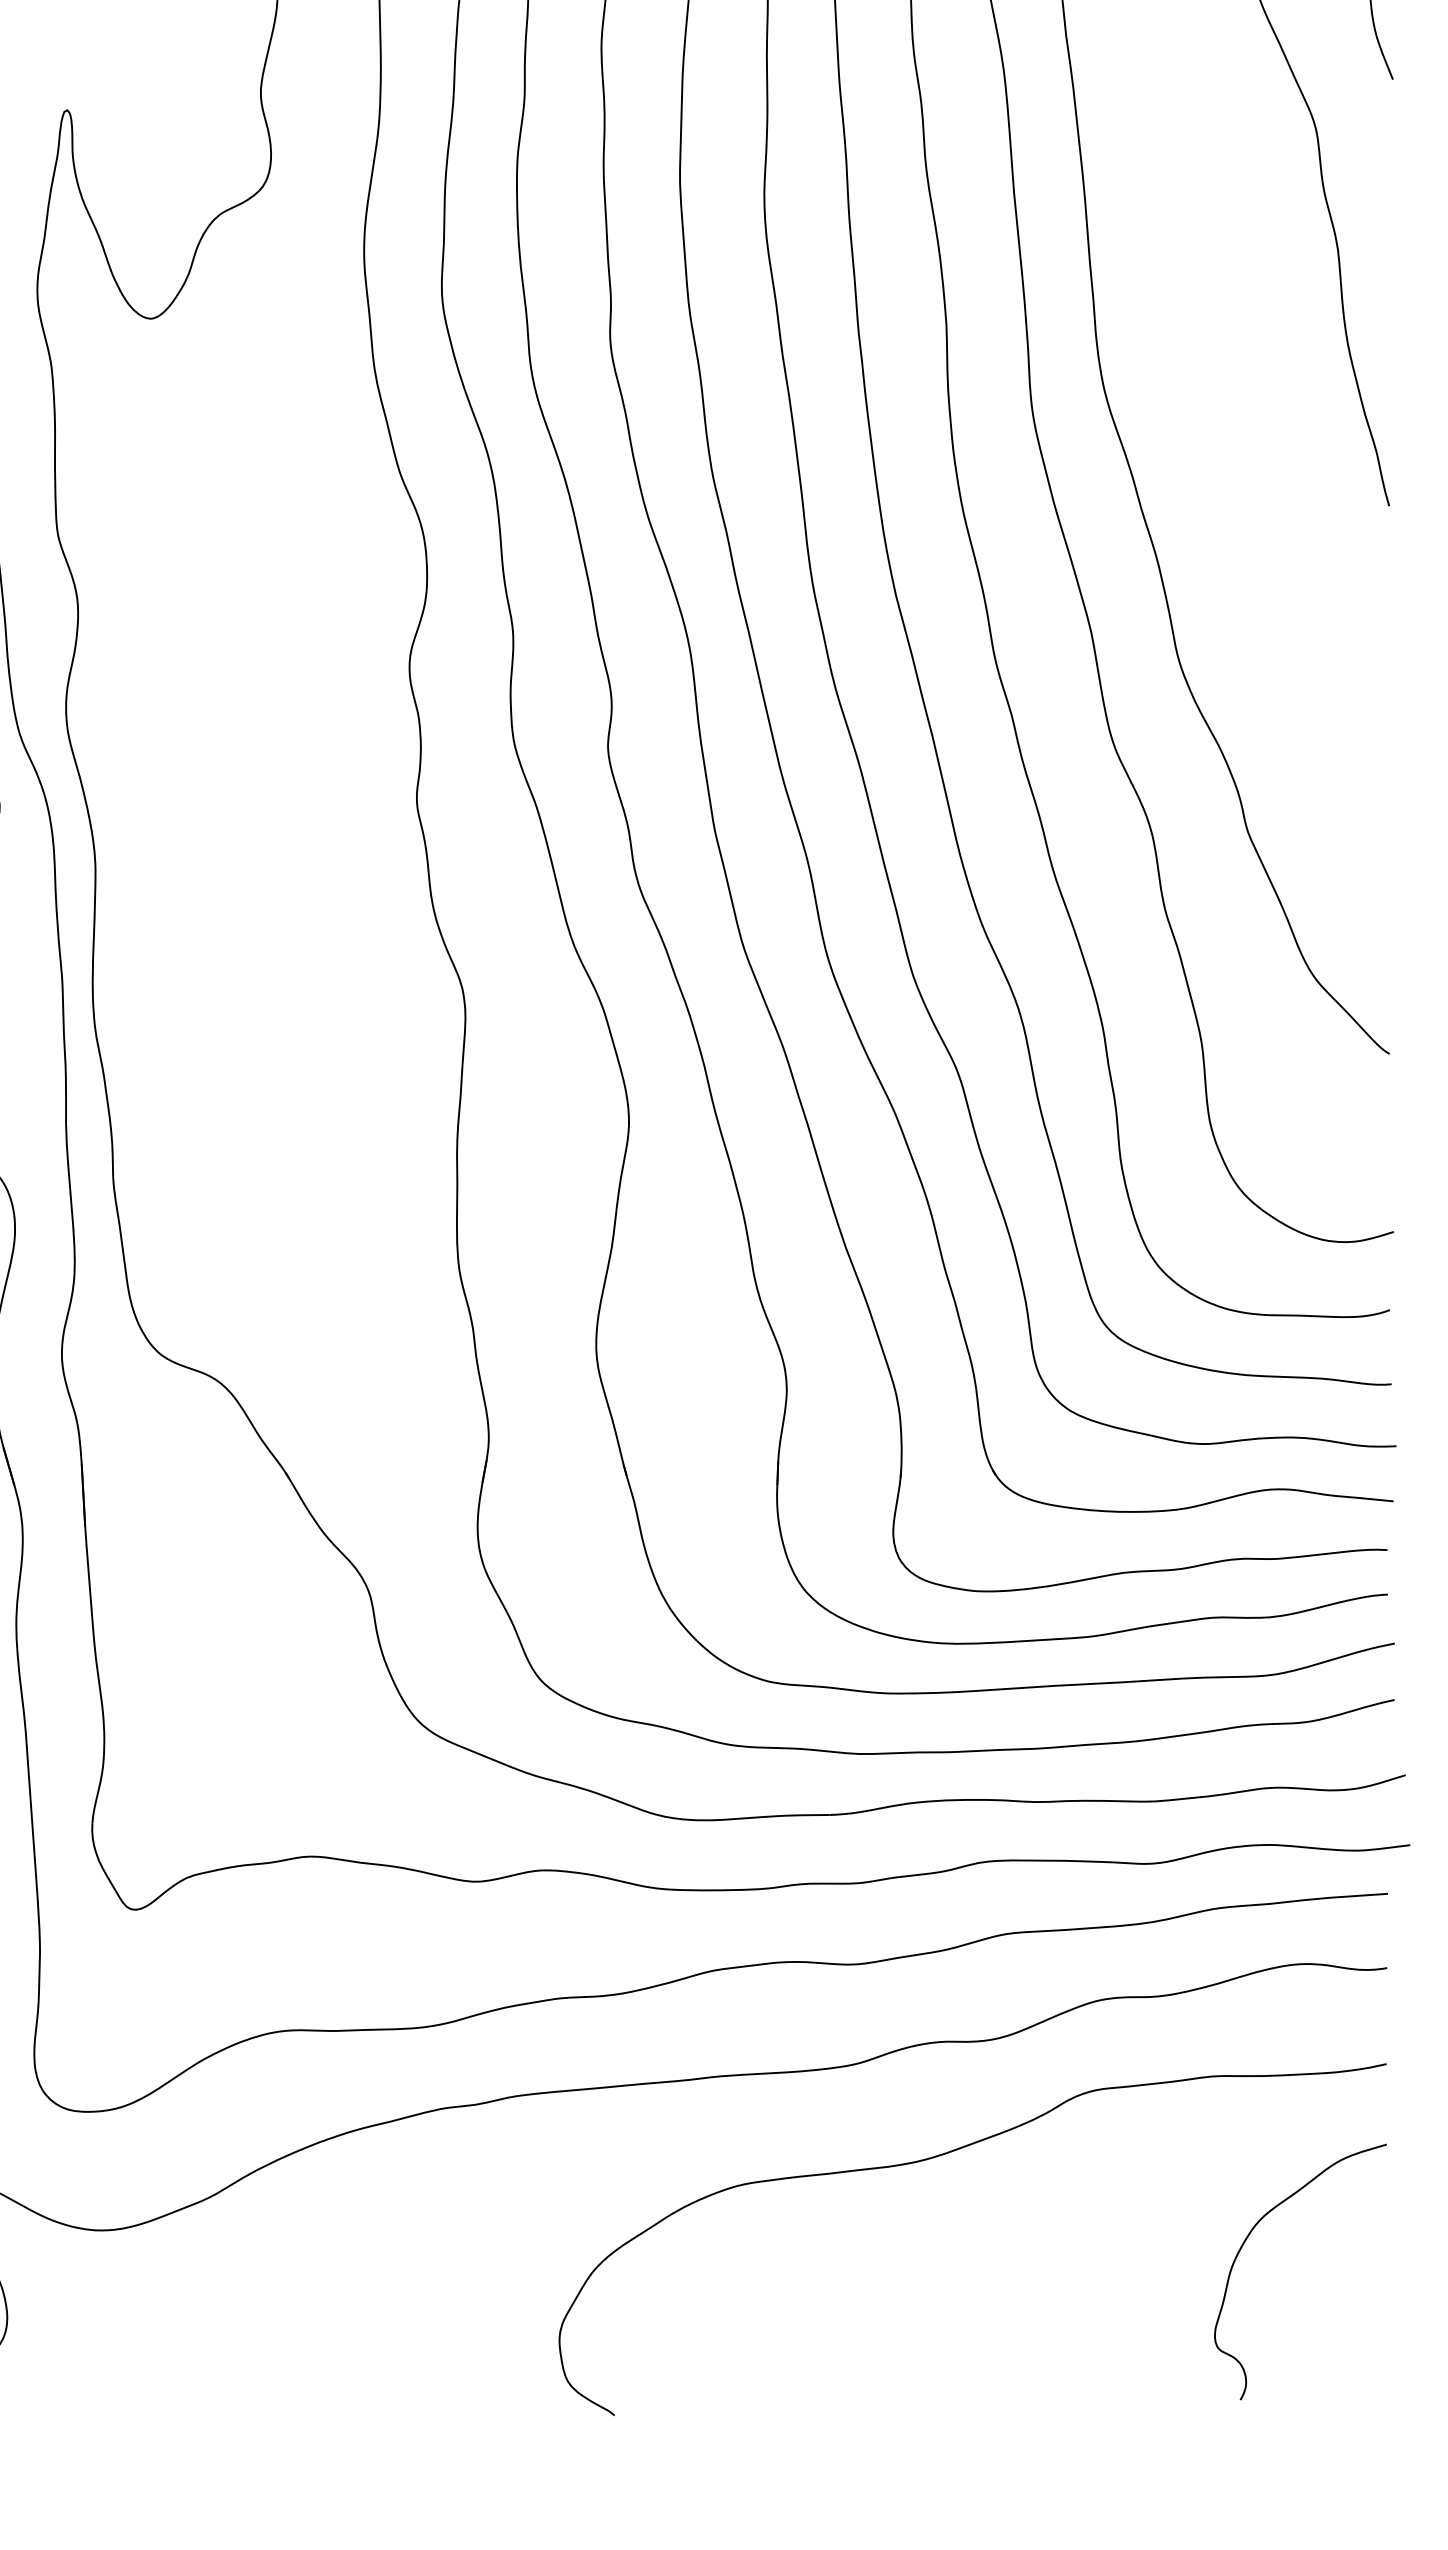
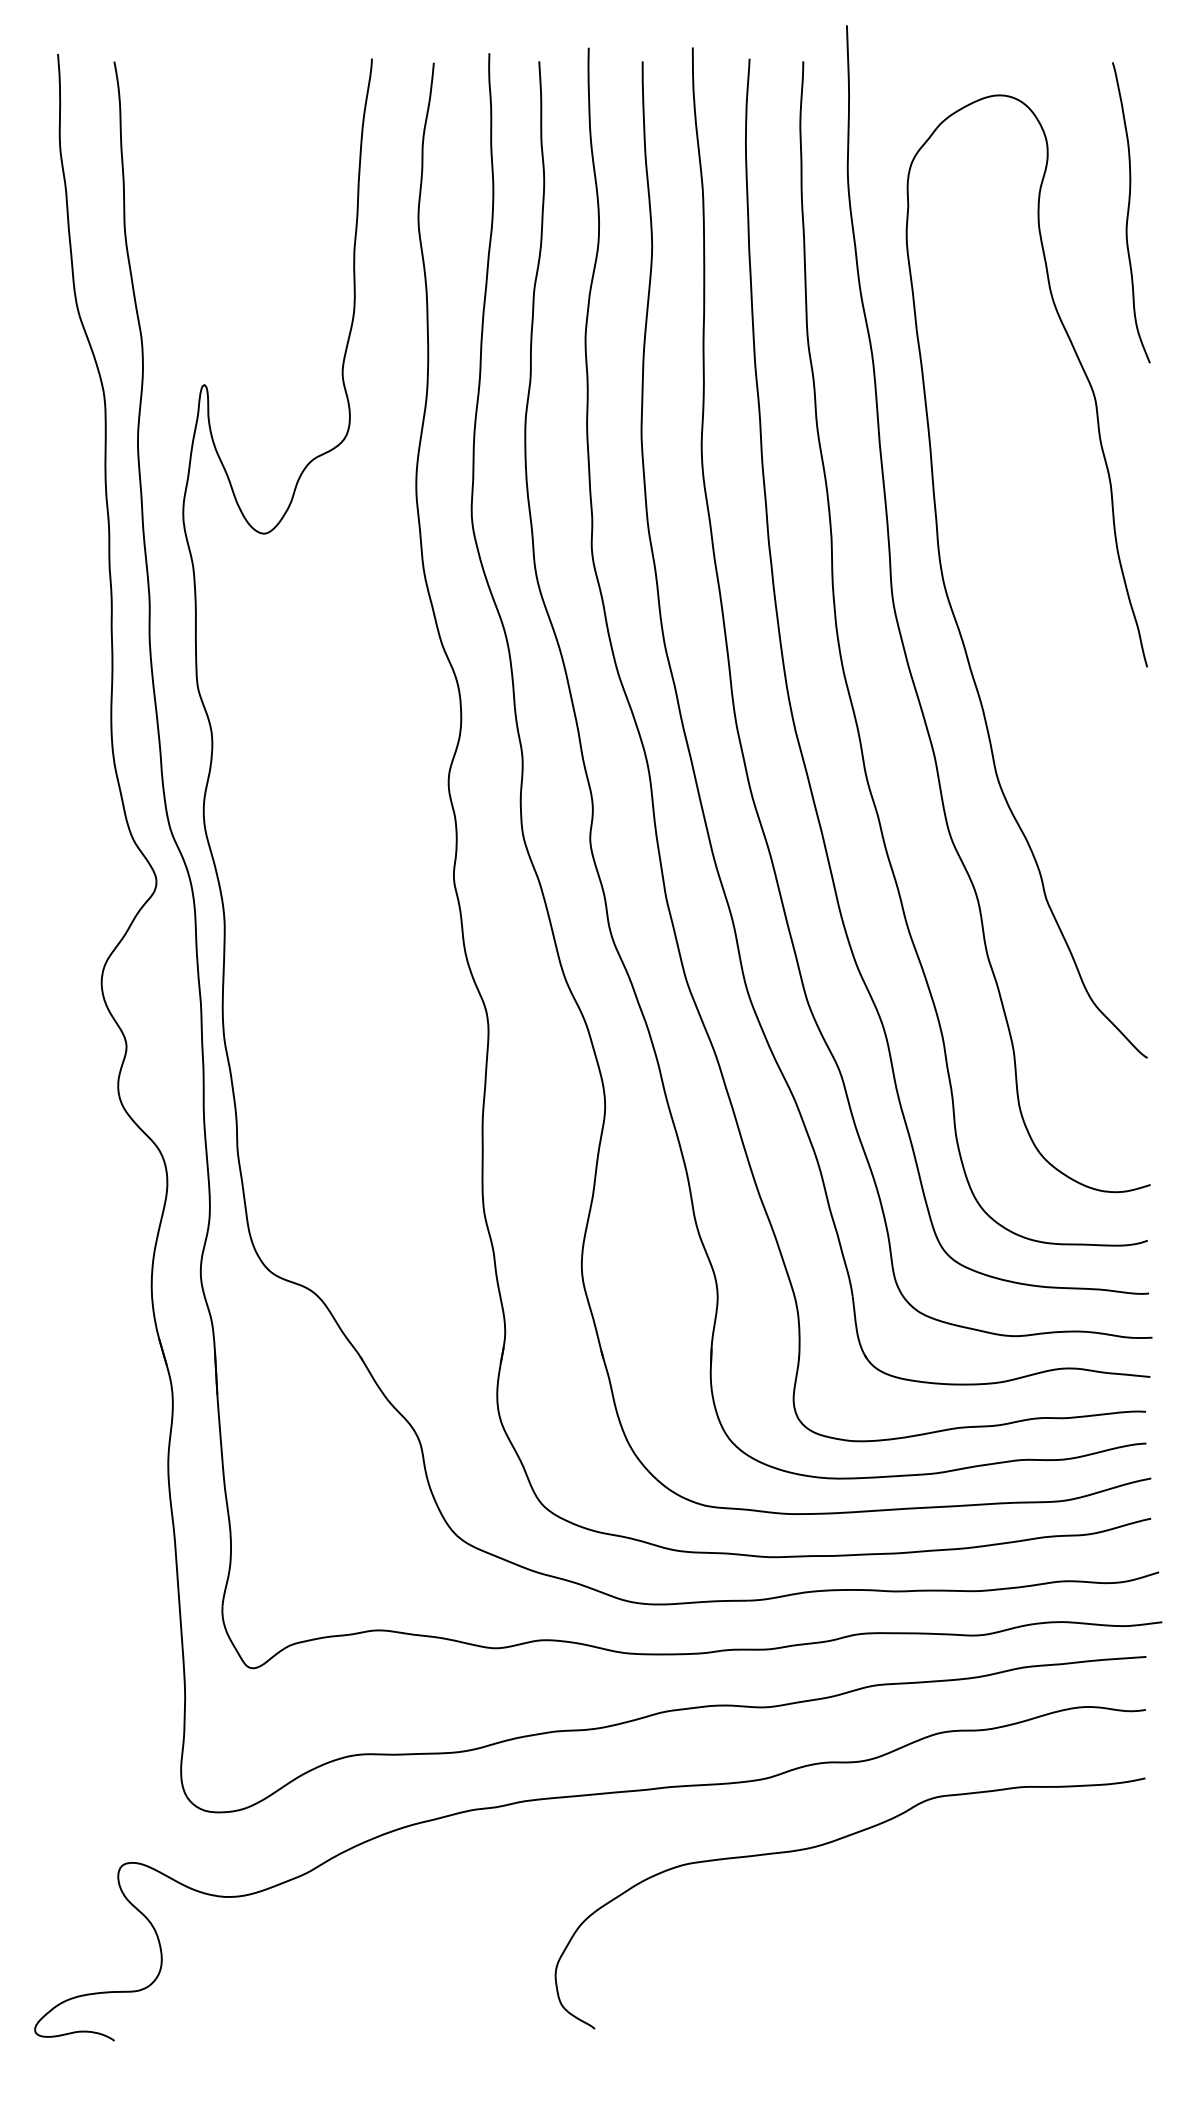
curve: (1247, 2239) -> (1046, 1903), removed

